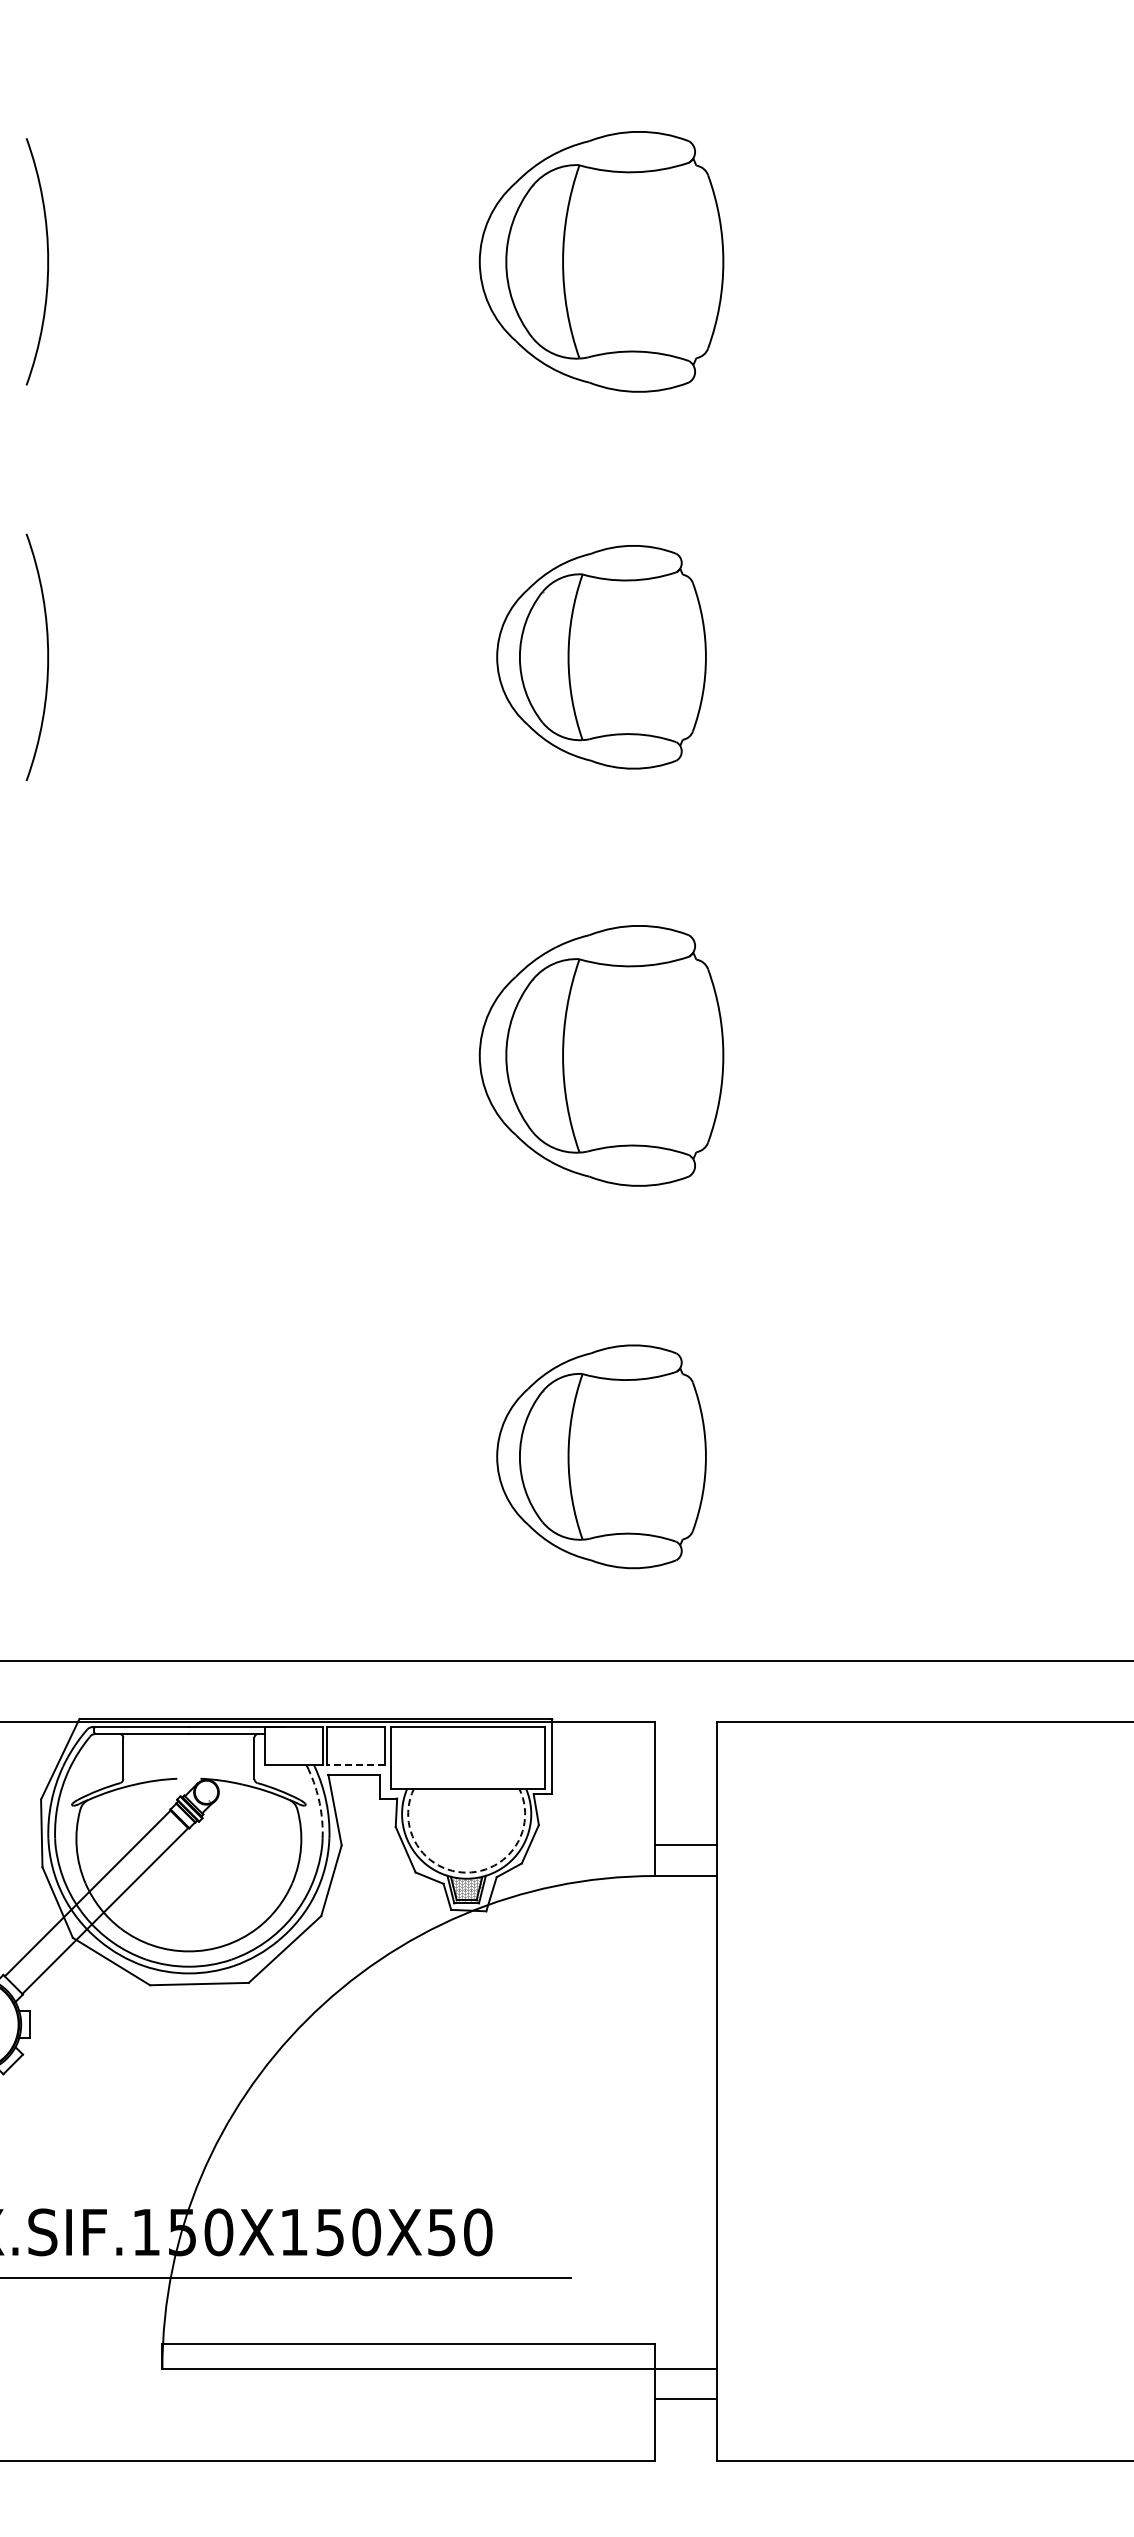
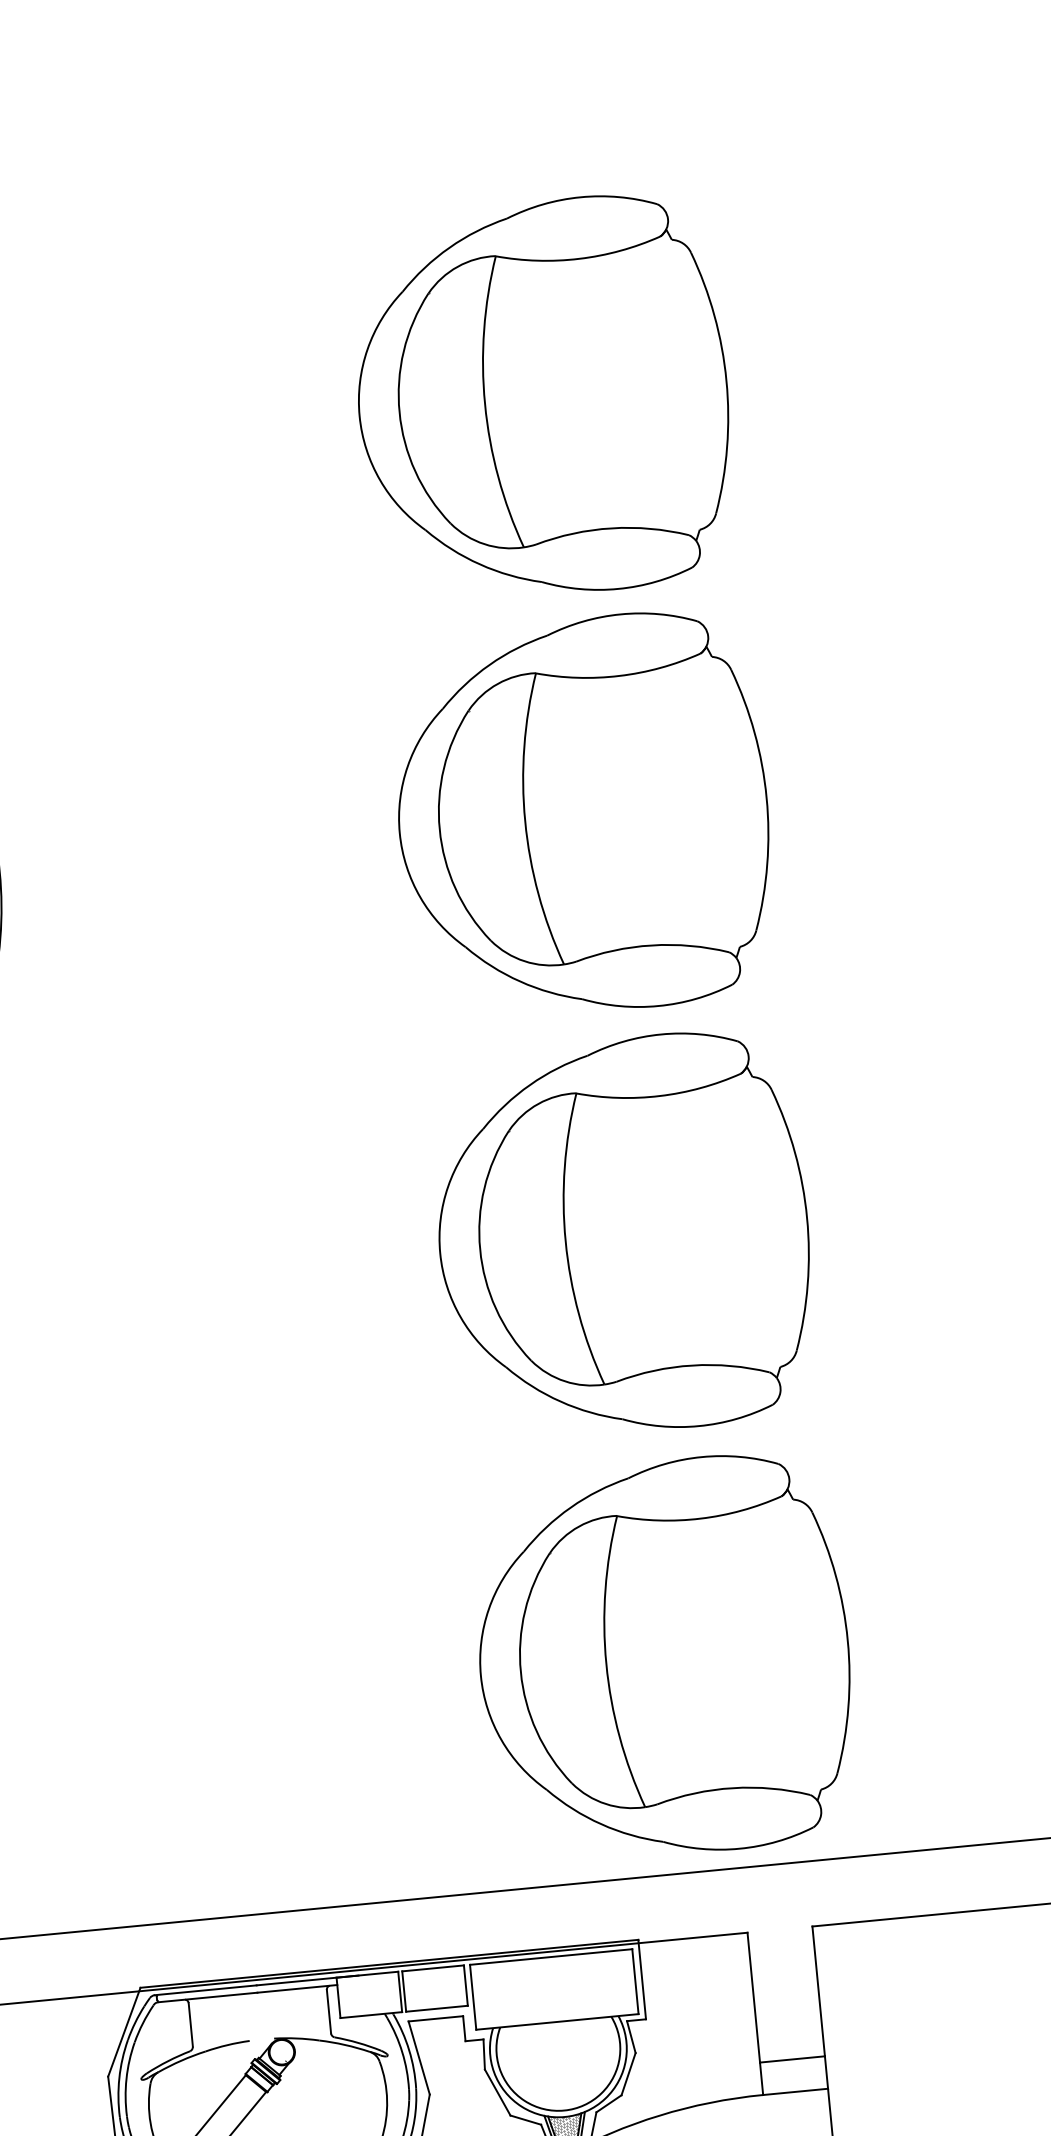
part: (601, 261) -> (542, 398), size x1.43
part: (601, 656) -> (583, 814), size x1.67
part: (601, 1055) -> (623, 1235), size x1.43
part: (601, 1456) -> (664, 1658), size x1.67
line: (355, 1765) -> (436, 2008), dashed -> solid
arc: (319, 1803) -> (402, 2052), dashed -> solid
arc: (466, 1872) -> (564, 2110), dashed -> solid

